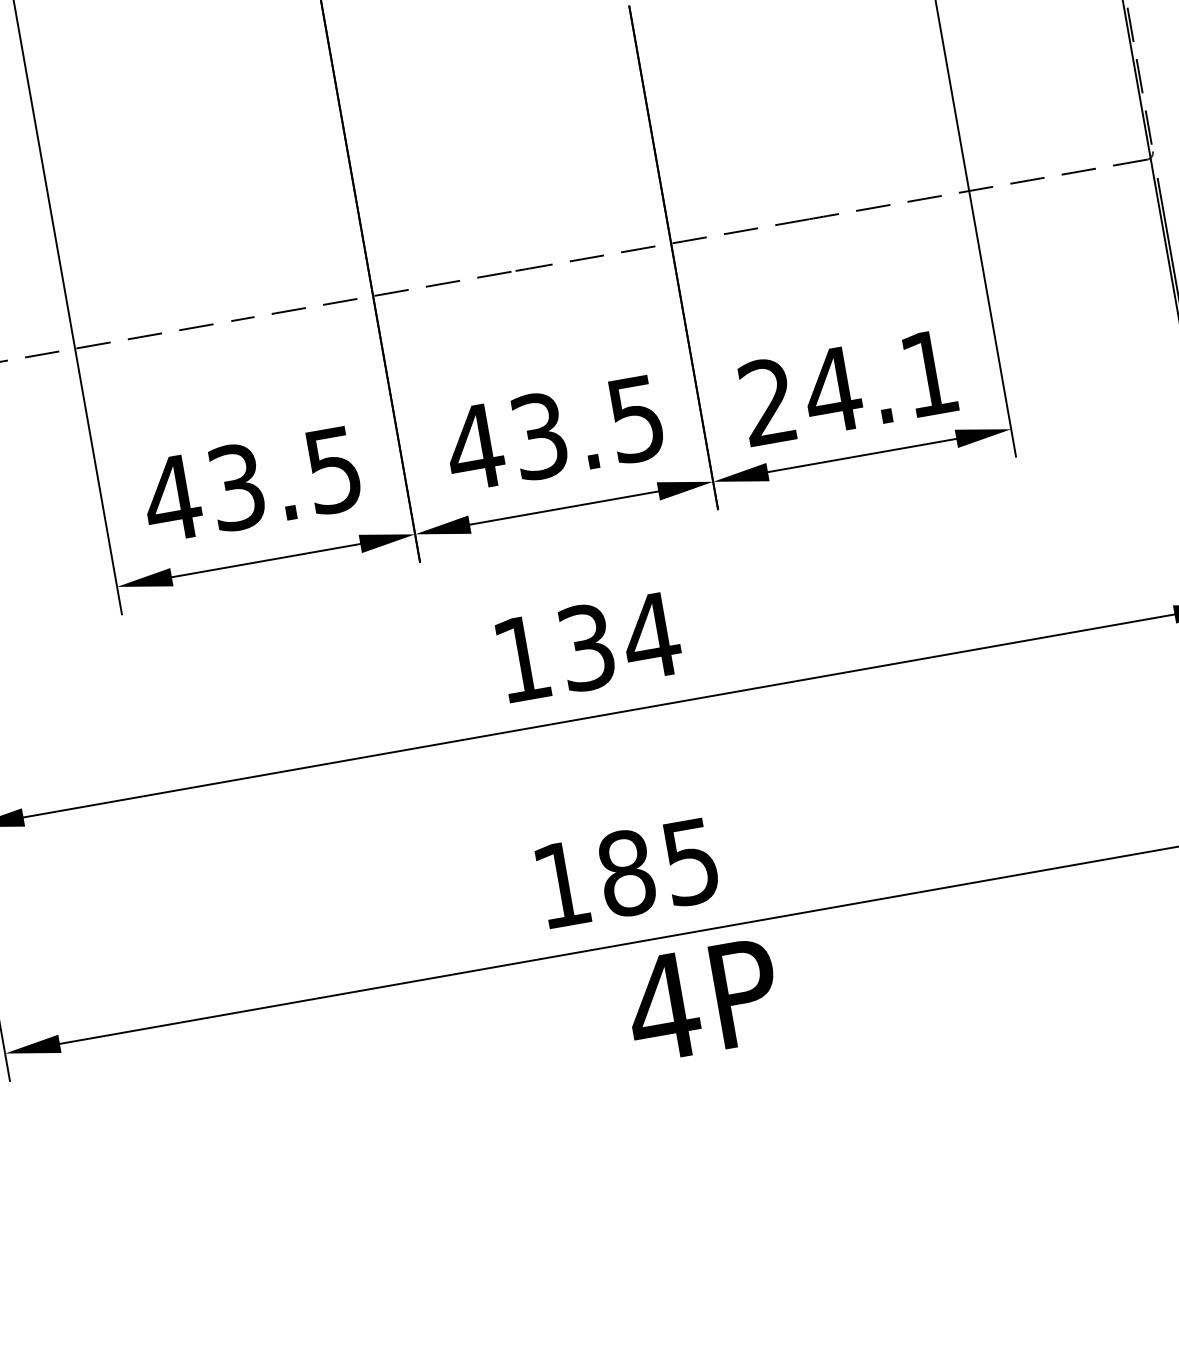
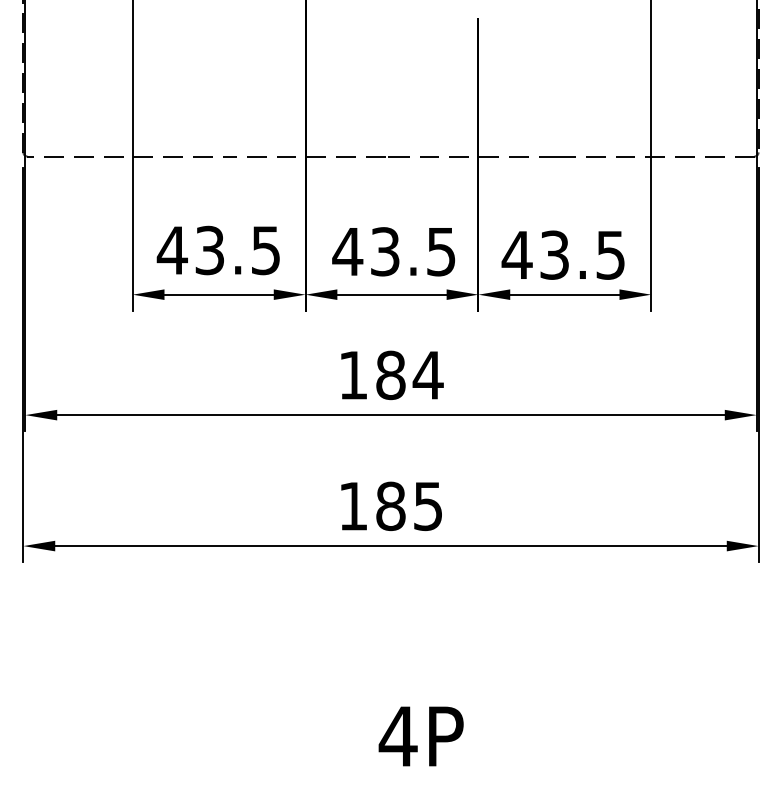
text: (845, 386) -> (562, 254), 24.1 -> 43.5
text: (586, 647) -> (390, 375), 134 -> 184
text: (701, 1000) -> (420, 736), moved

